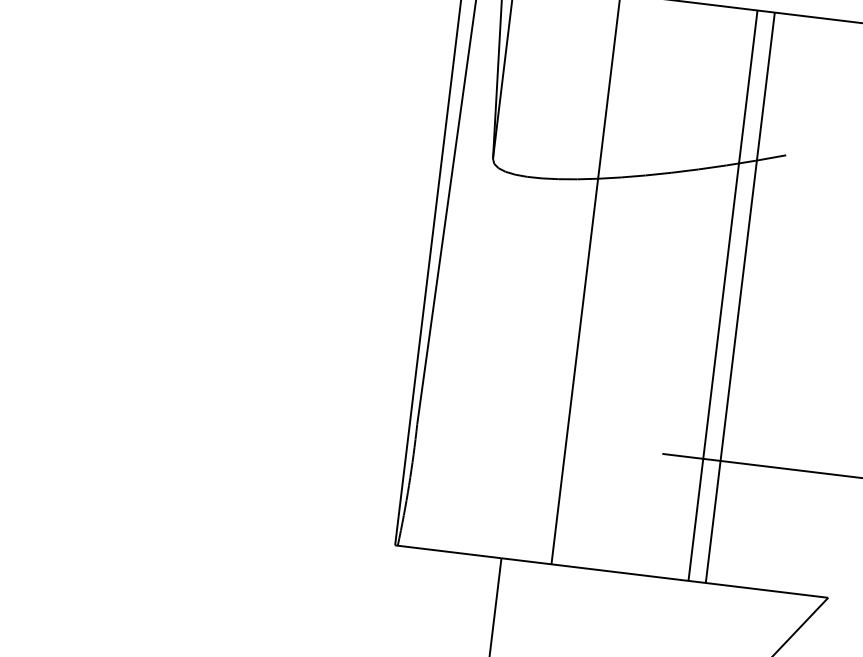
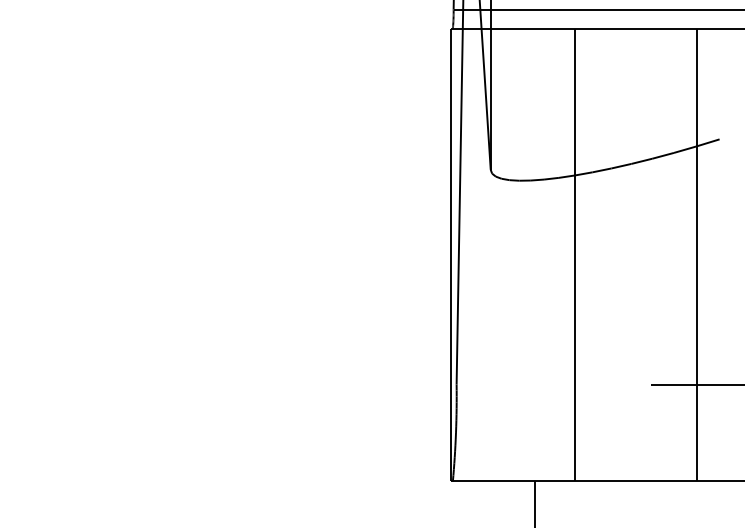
line: (723, 294) -> (683, 254), removed

